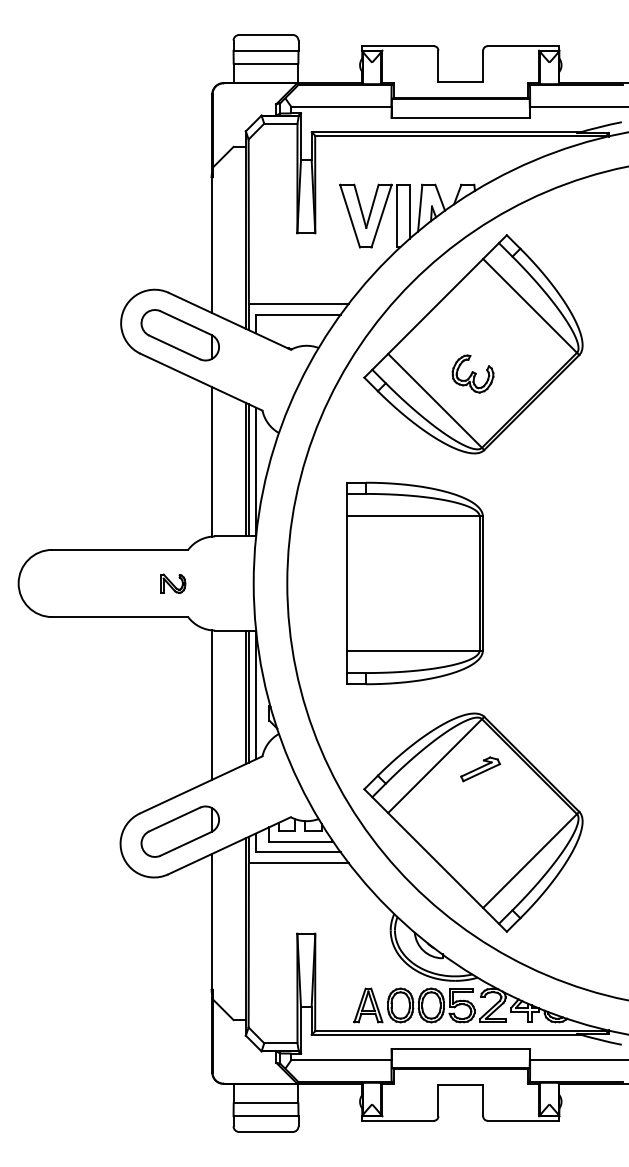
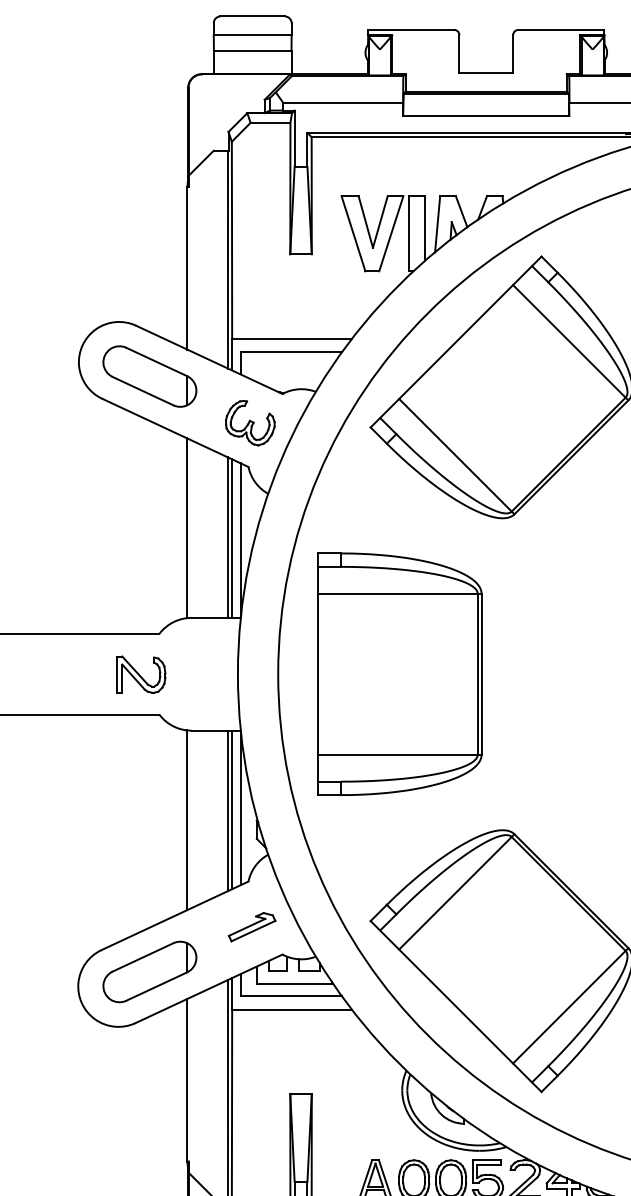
part: (472, 373) -> (249, 422), moved
part: (173, 583) -> (141, 674), size x1.67
part: (414, 583) -> (399, 674), moved
part: (480, 769) -> (252, 927), moved

